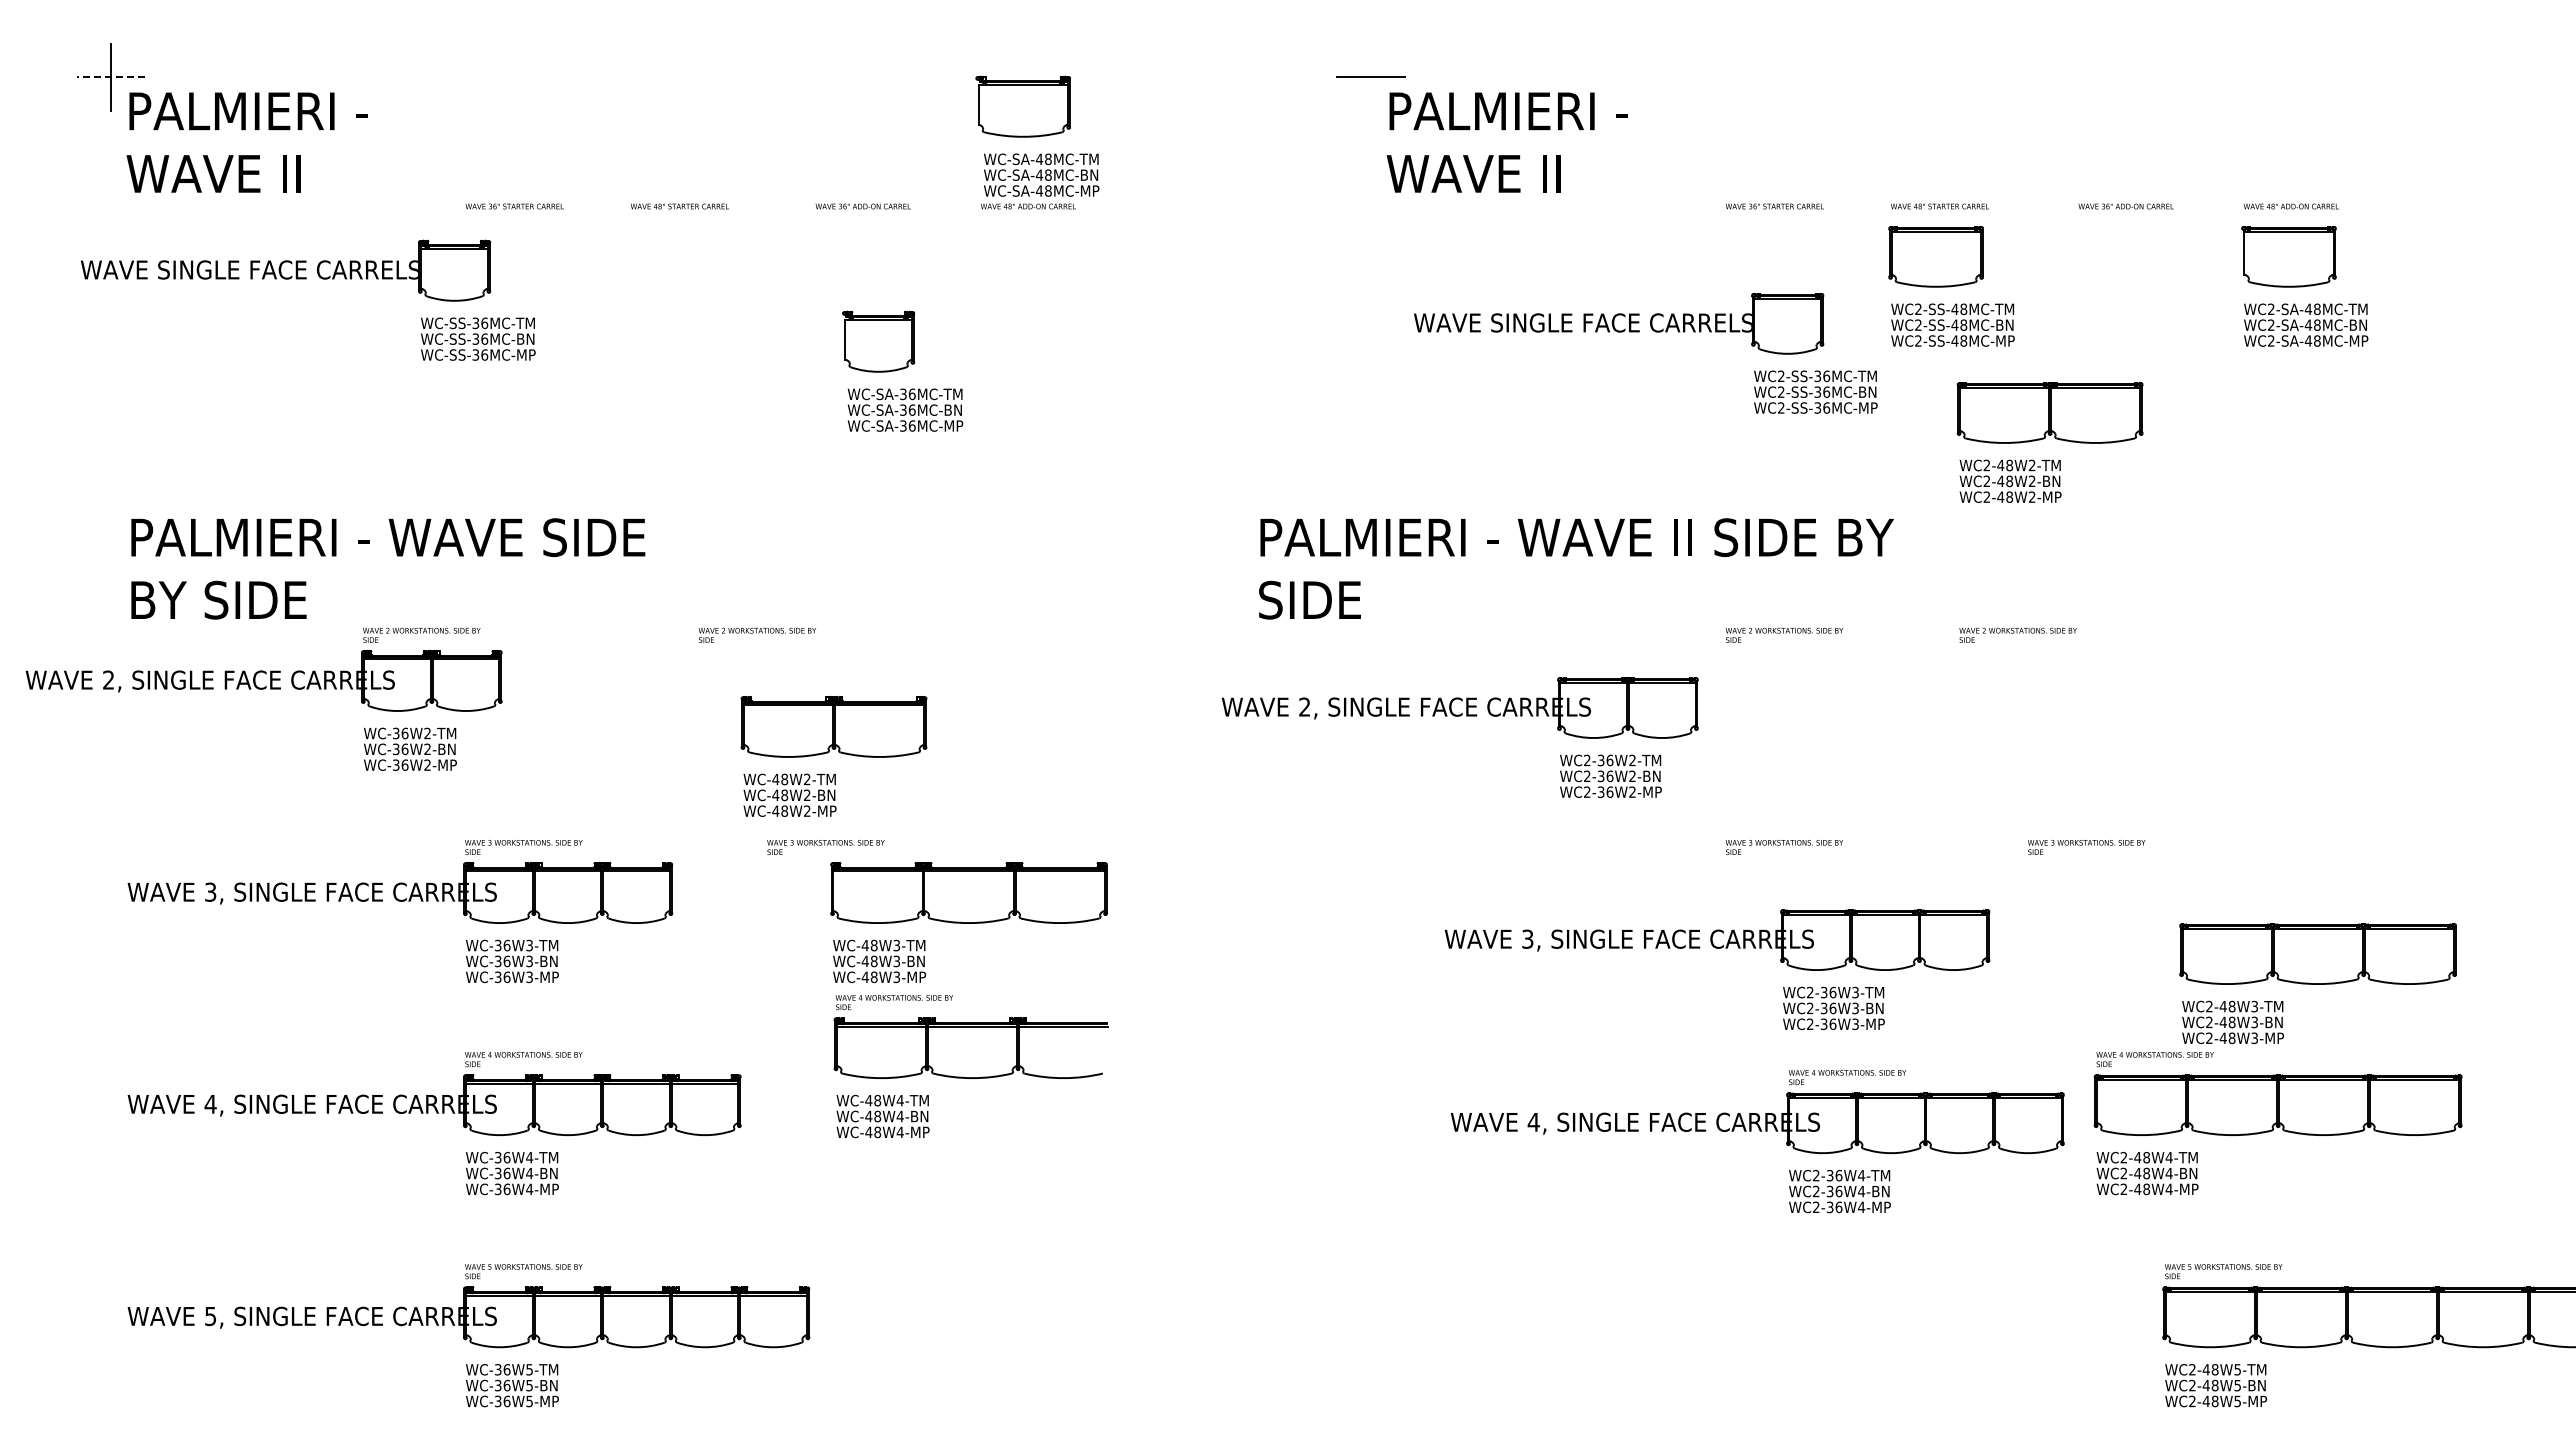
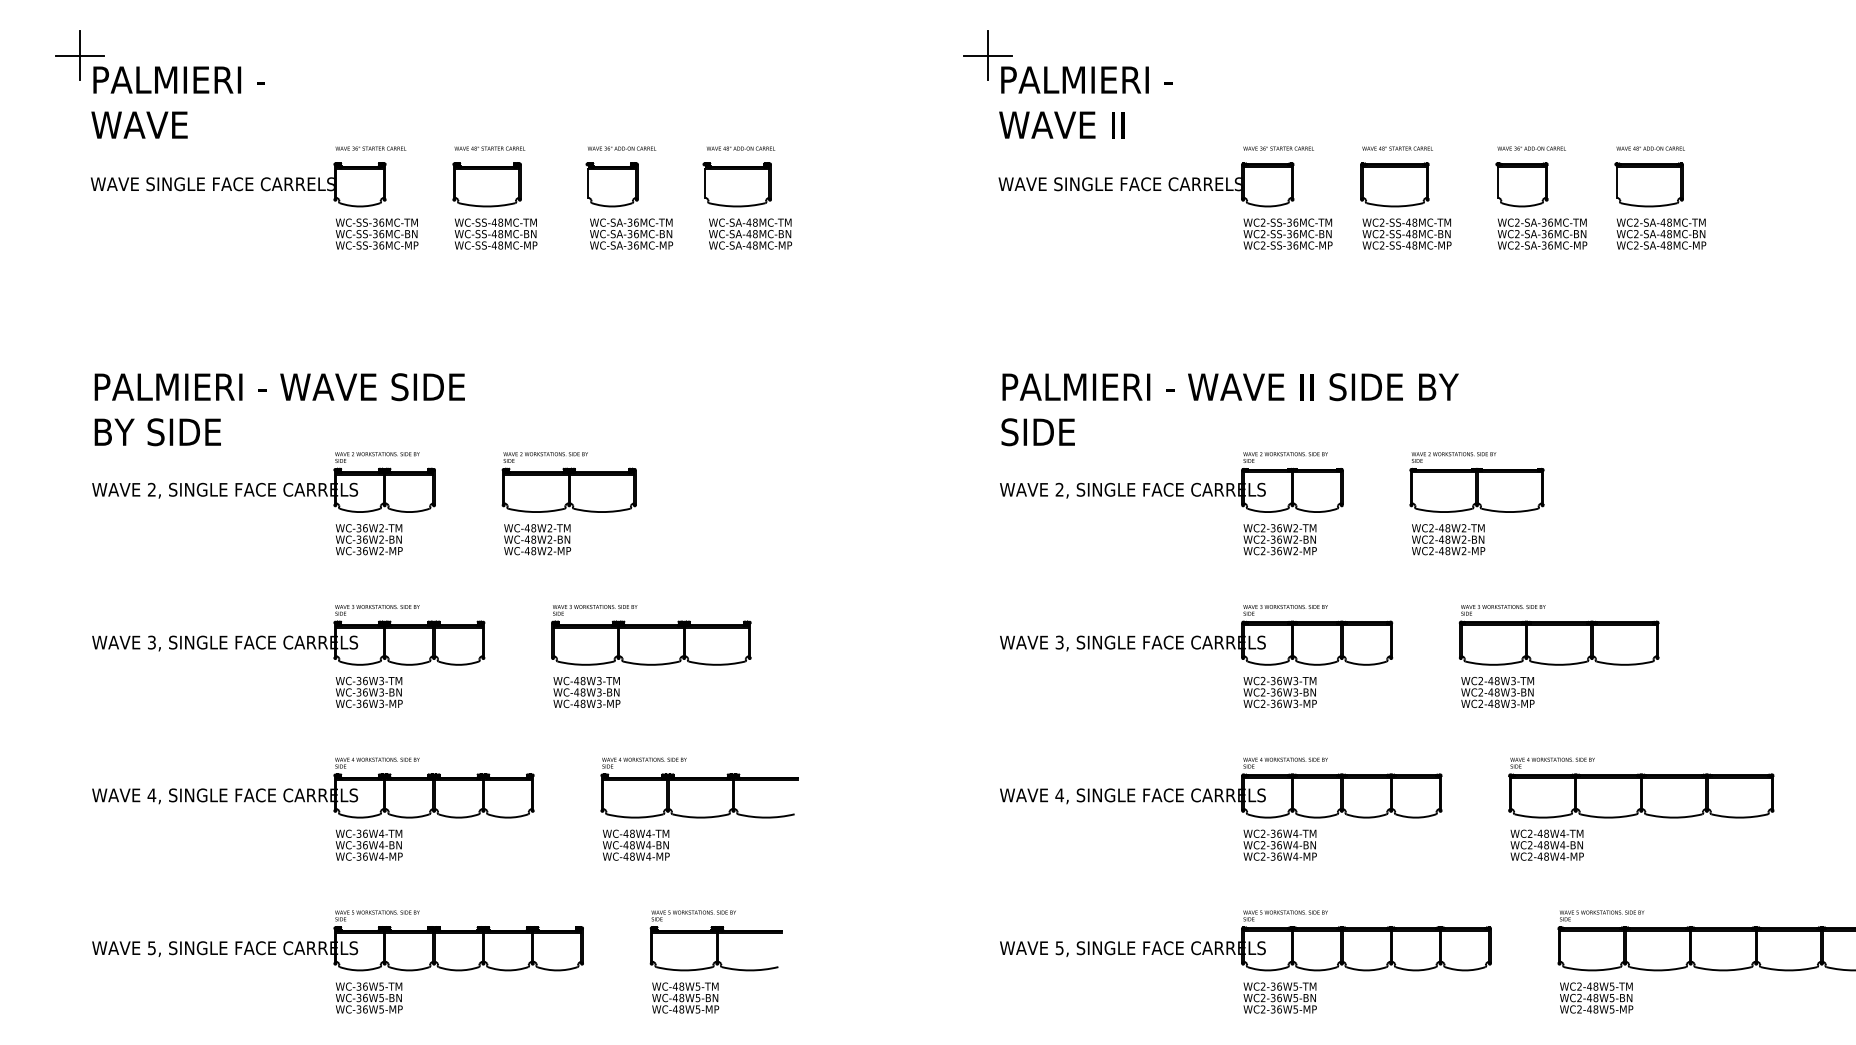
line: (111, 77) -> (80, 55), dashed -> solid
line: (1371, 77) -> (988, 55), added
part: (1037, 135) -> (747, 205), moved
text: (291, 173) -> (210, 124), PALMIERI - WAVE II -> PALMIERI - WAVE
part: (306, 279) -> (253, 191), moved
part: (686, 285) -> (494, 205), added
part: (2139, 286) -> (1541, 206), added
part: (1639, 332) -> (1161, 191), moved
part: (902, 370) -> (629, 205), moved
part: (2049, 442) -> (1476, 511), moved
text: (1576, 568) -> (1230, 409), moved
part: (263, 689) -> (263, 496), moved
part: (1459, 716) -> (1171, 496), moved
part: (833, 756) -> (568, 511), moved
part: (968, 922) -> (651, 664), moved
part: (1717, 948) -> (1196, 649), moved
part: (2317, 983) -> (1558, 664), moved
part: (970, 1066) -> (699, 809), moved
part: (1759, 1131) -> (1222, 802), moved
part: (994, 1335) -> (716, 961), added
part: (1728, 1335) -> (1245, 961), added

